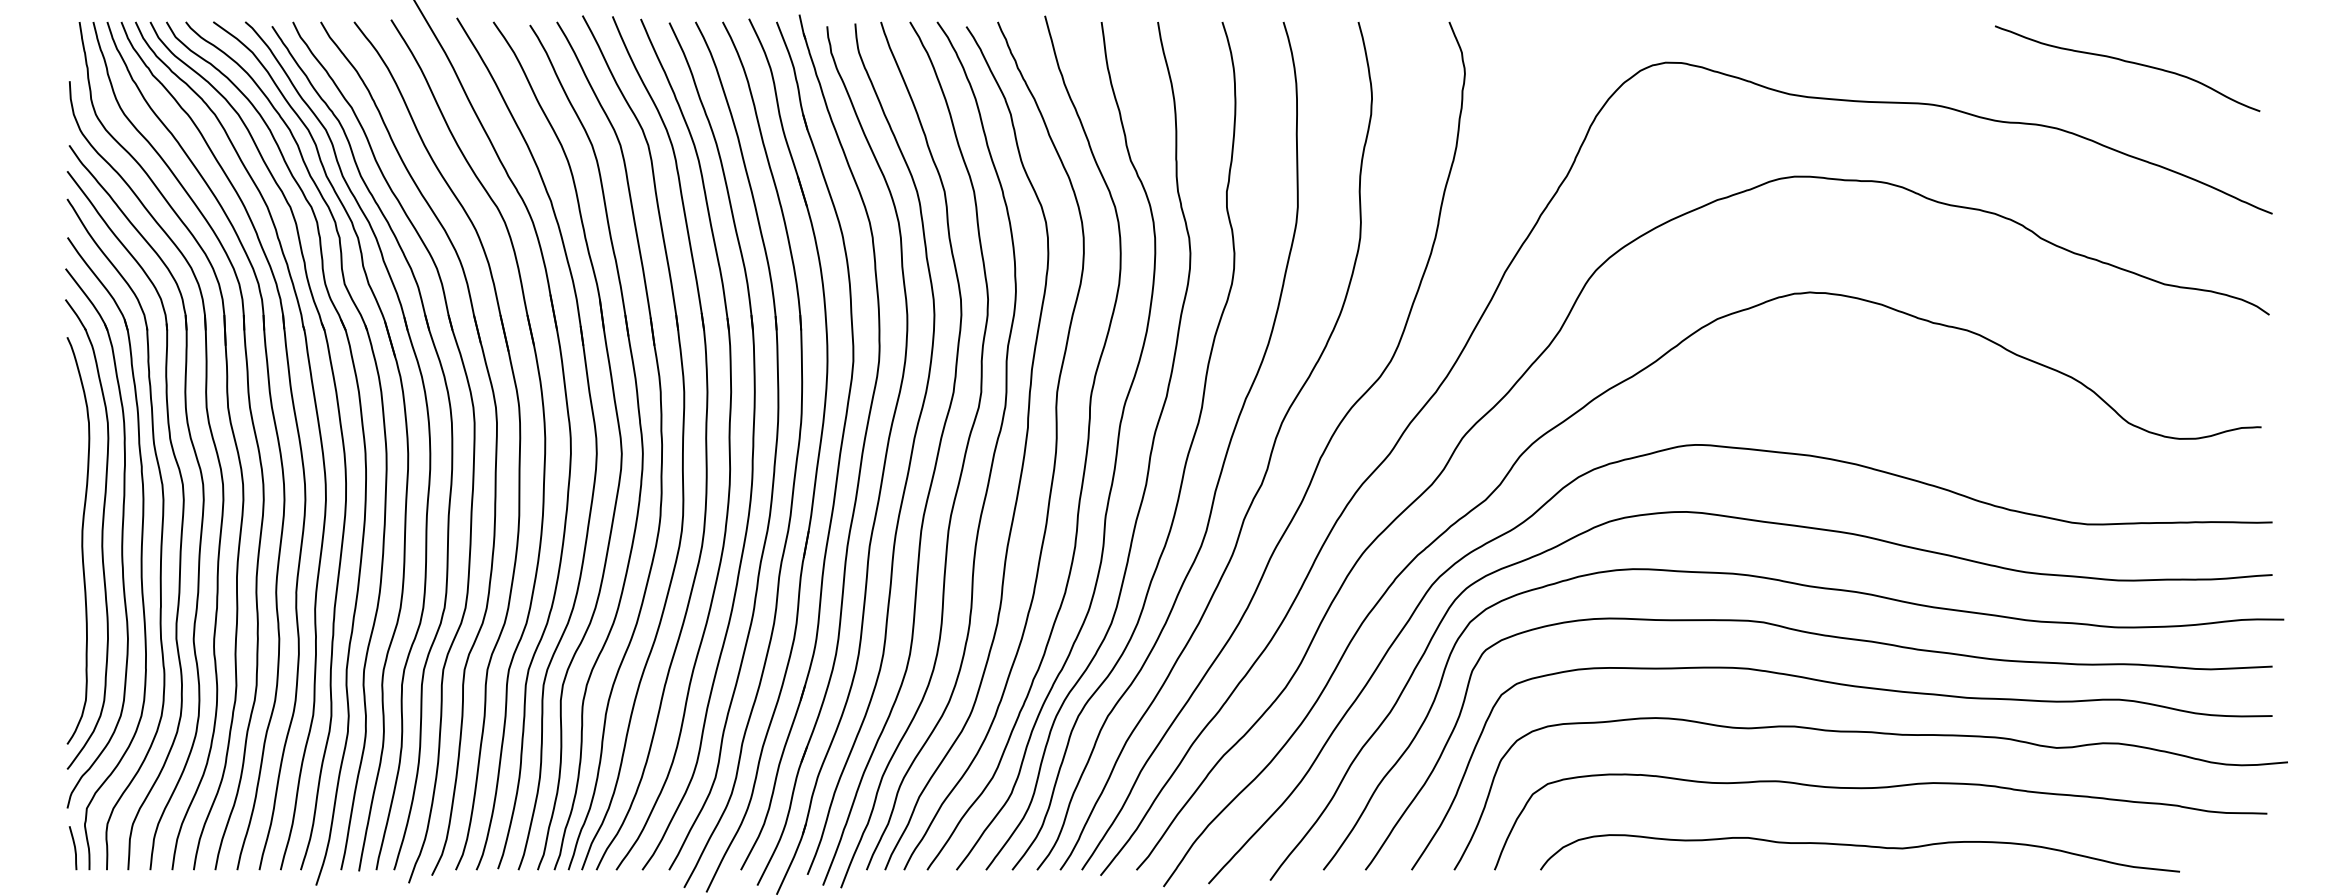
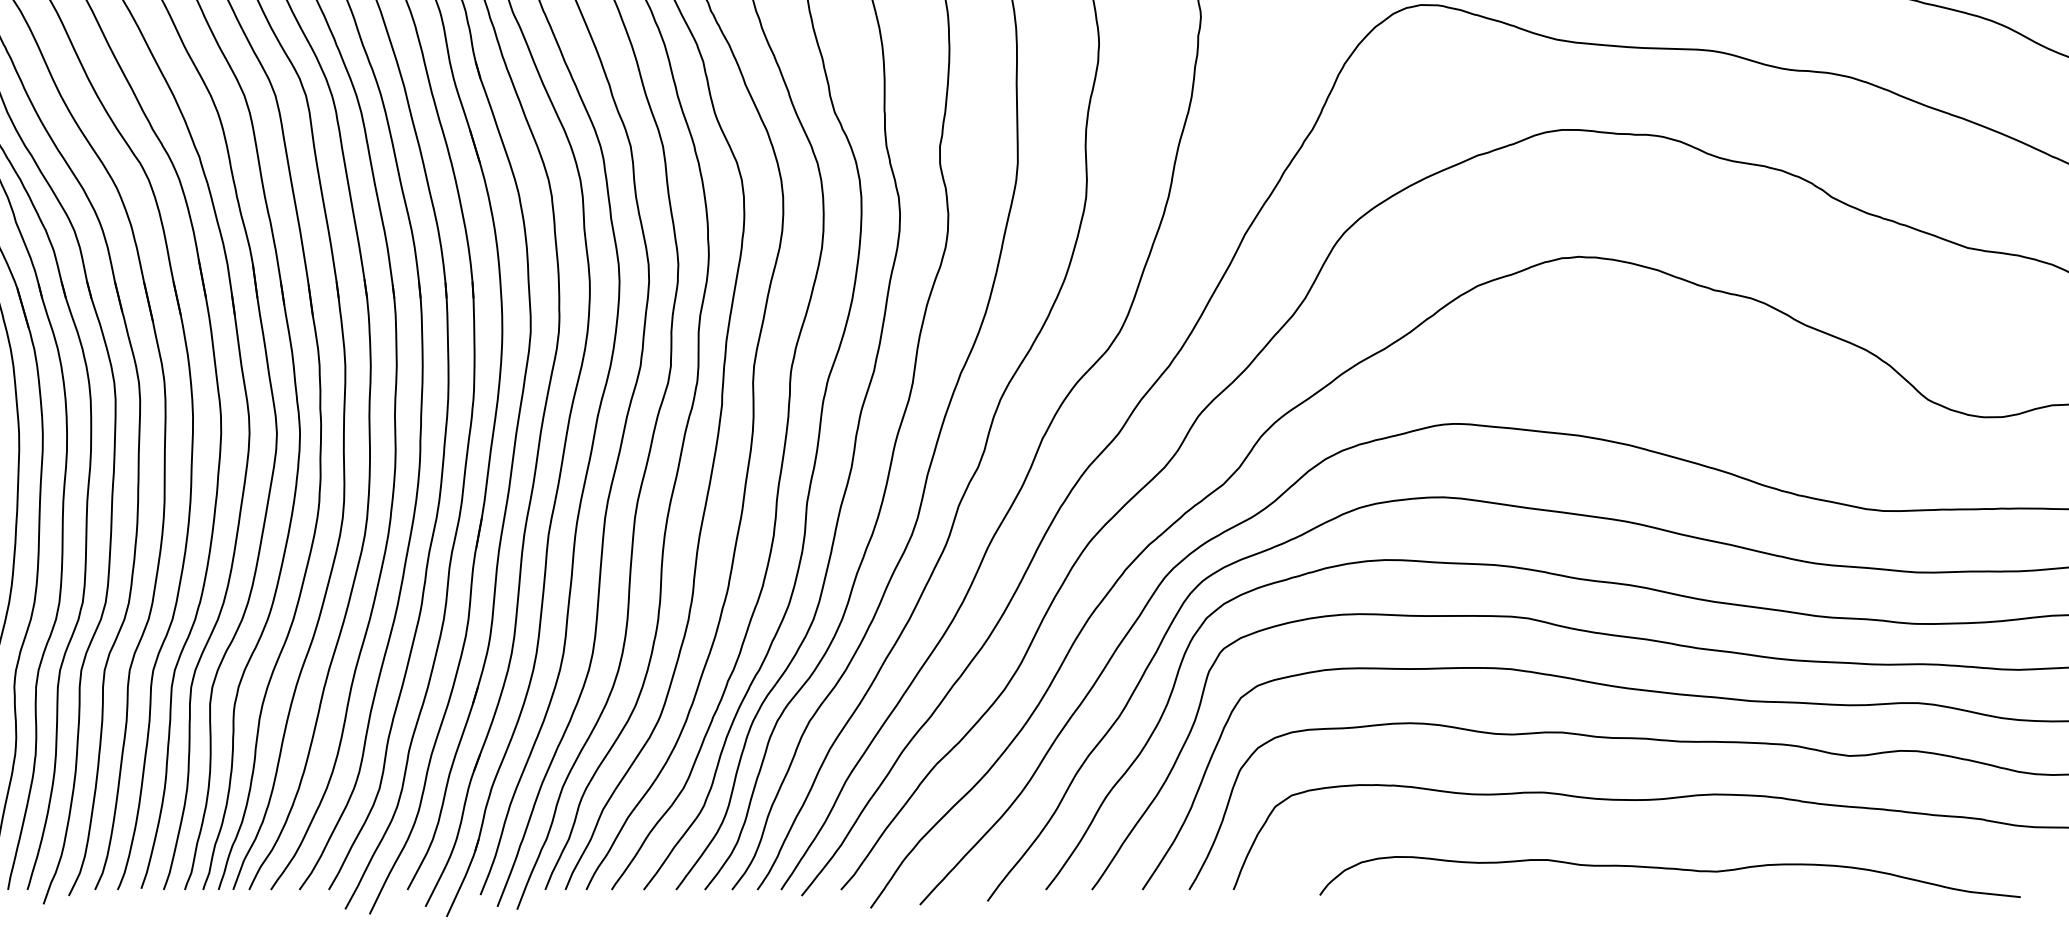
curve: (1859, 846) -> (1669, 869), moved

